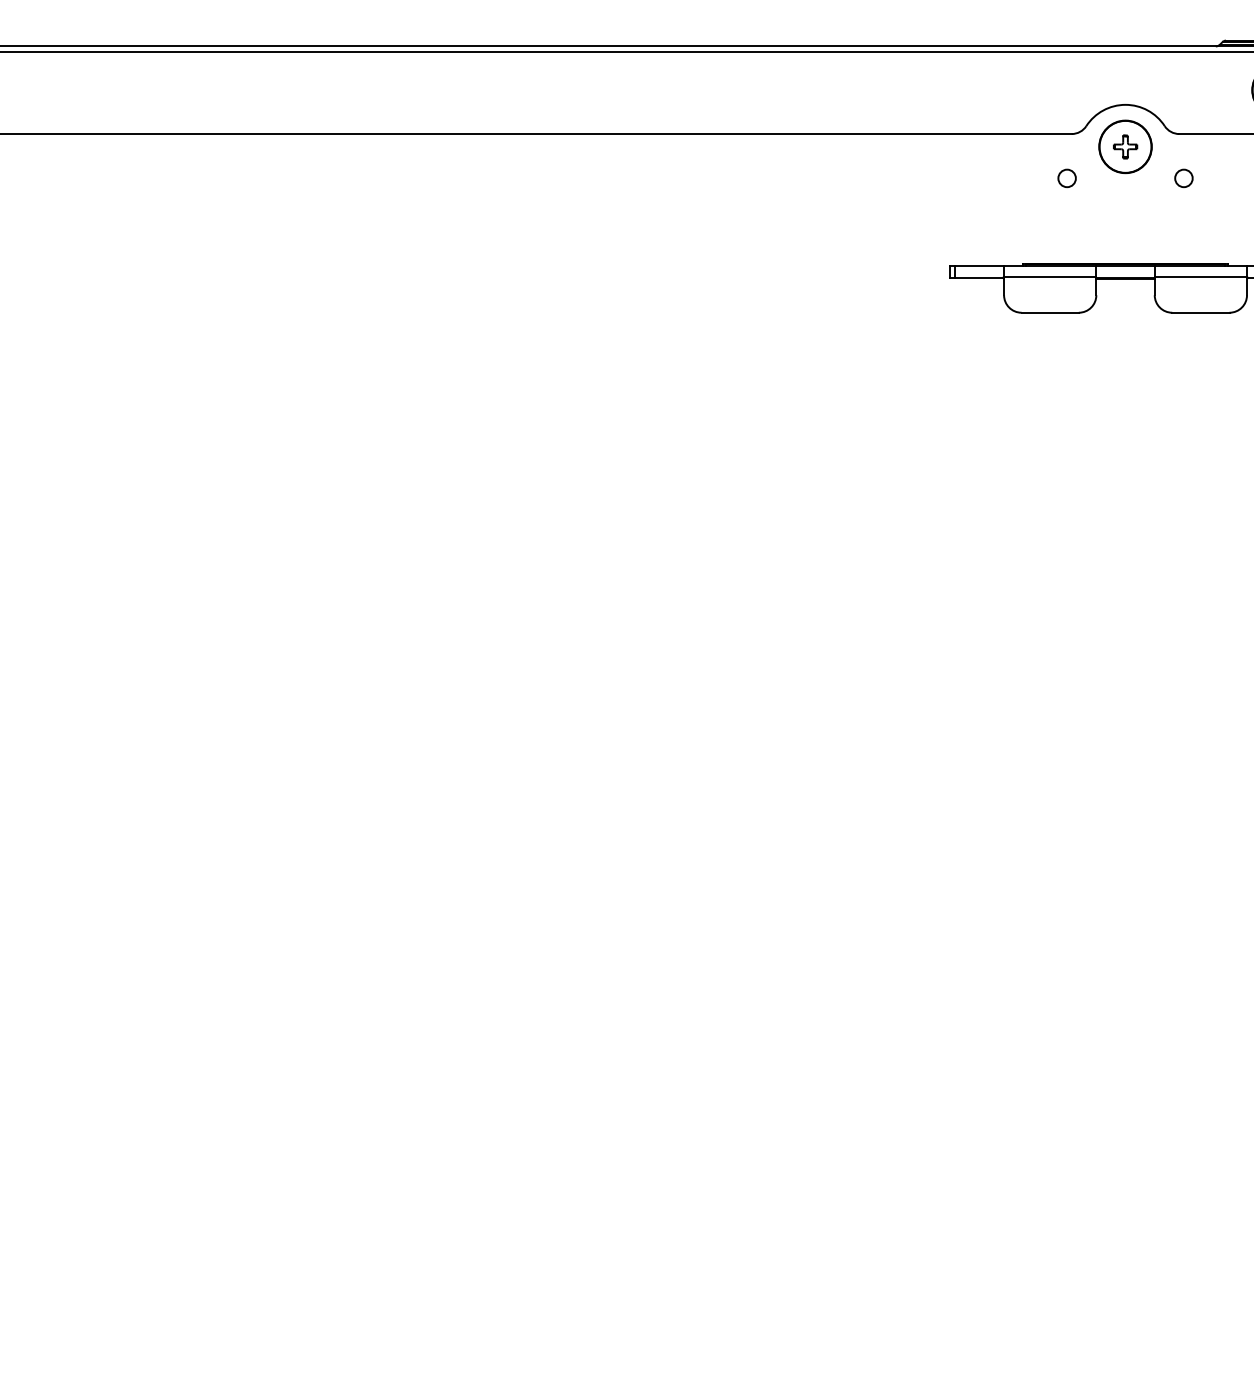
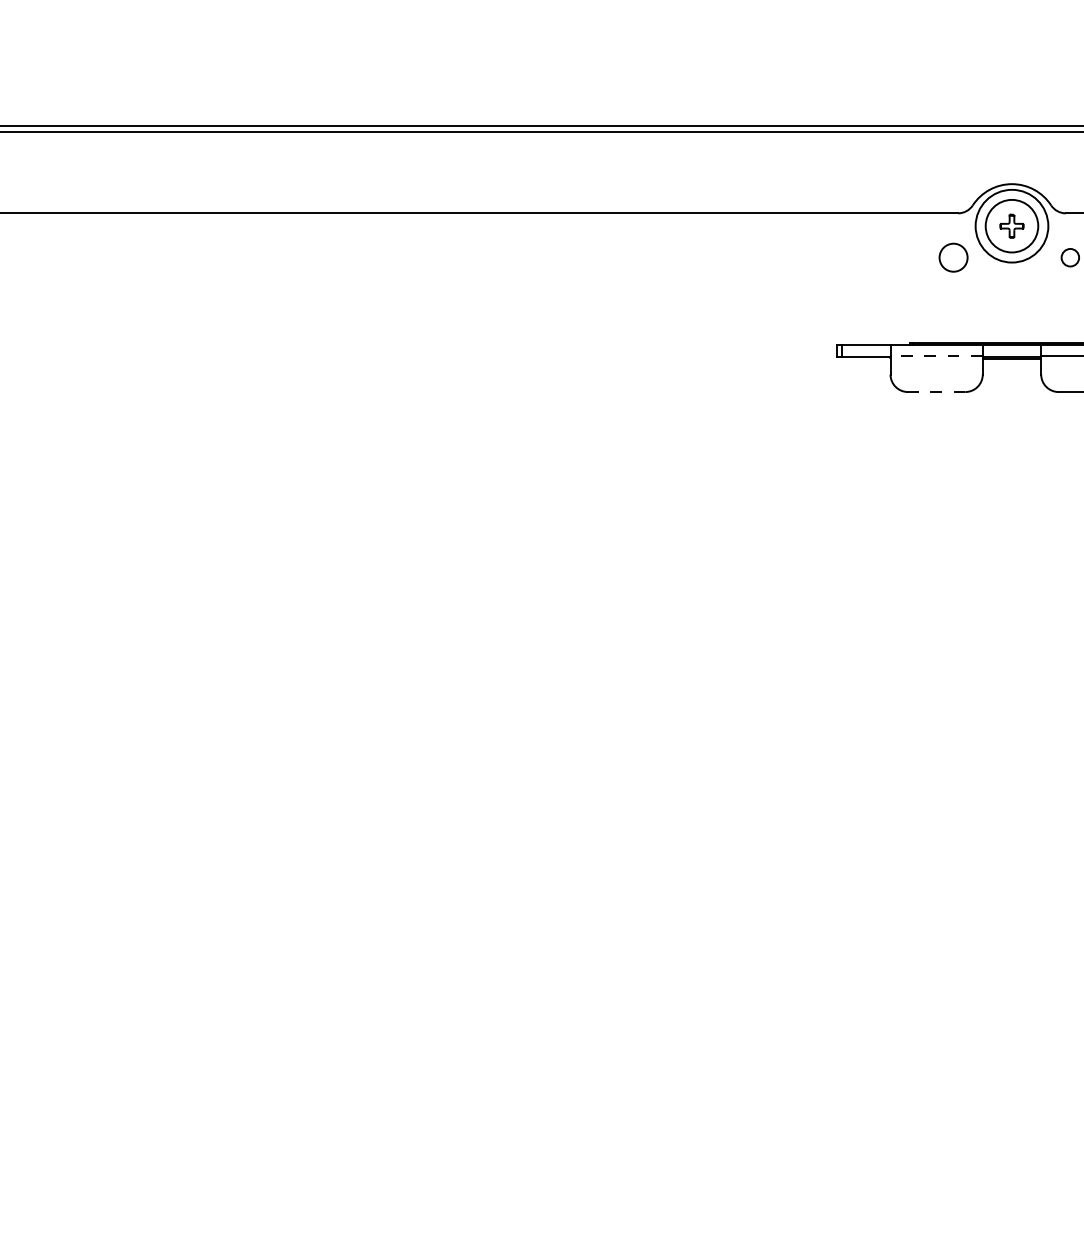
circle: (1125, 146) -> (1011, 225), size x1.4
circle: (1066, 178) -> (952, 257), size x1.6
line: (1049, 277) -> (935, 356), solid -> dashed
line: (1050, 312) -> (936, 391), solid -> dashed

